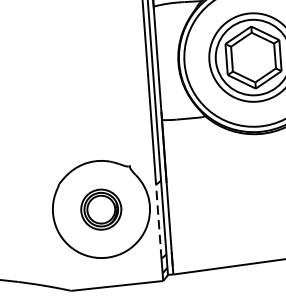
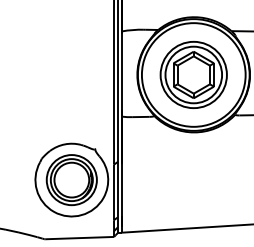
part: (101, 210) -> (71, 180), size x1.67
line: (158, 221) -> (113, 192), dashed -> solid

